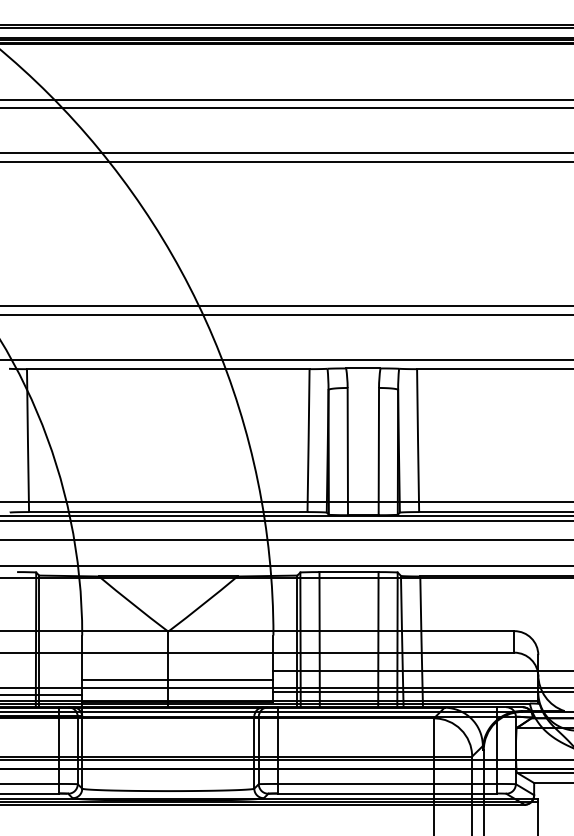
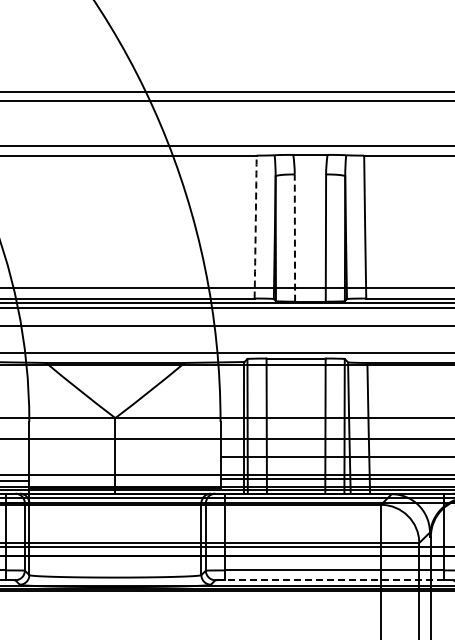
arc: (308, 440) -> (255, 226), solid -> dashed
line: (347, 451) -> (294, 237), solid -> dashed
line: (177, 680) -> (124, 466), removed
line: (386, 793) -> (333, 579), solid -> dashed

